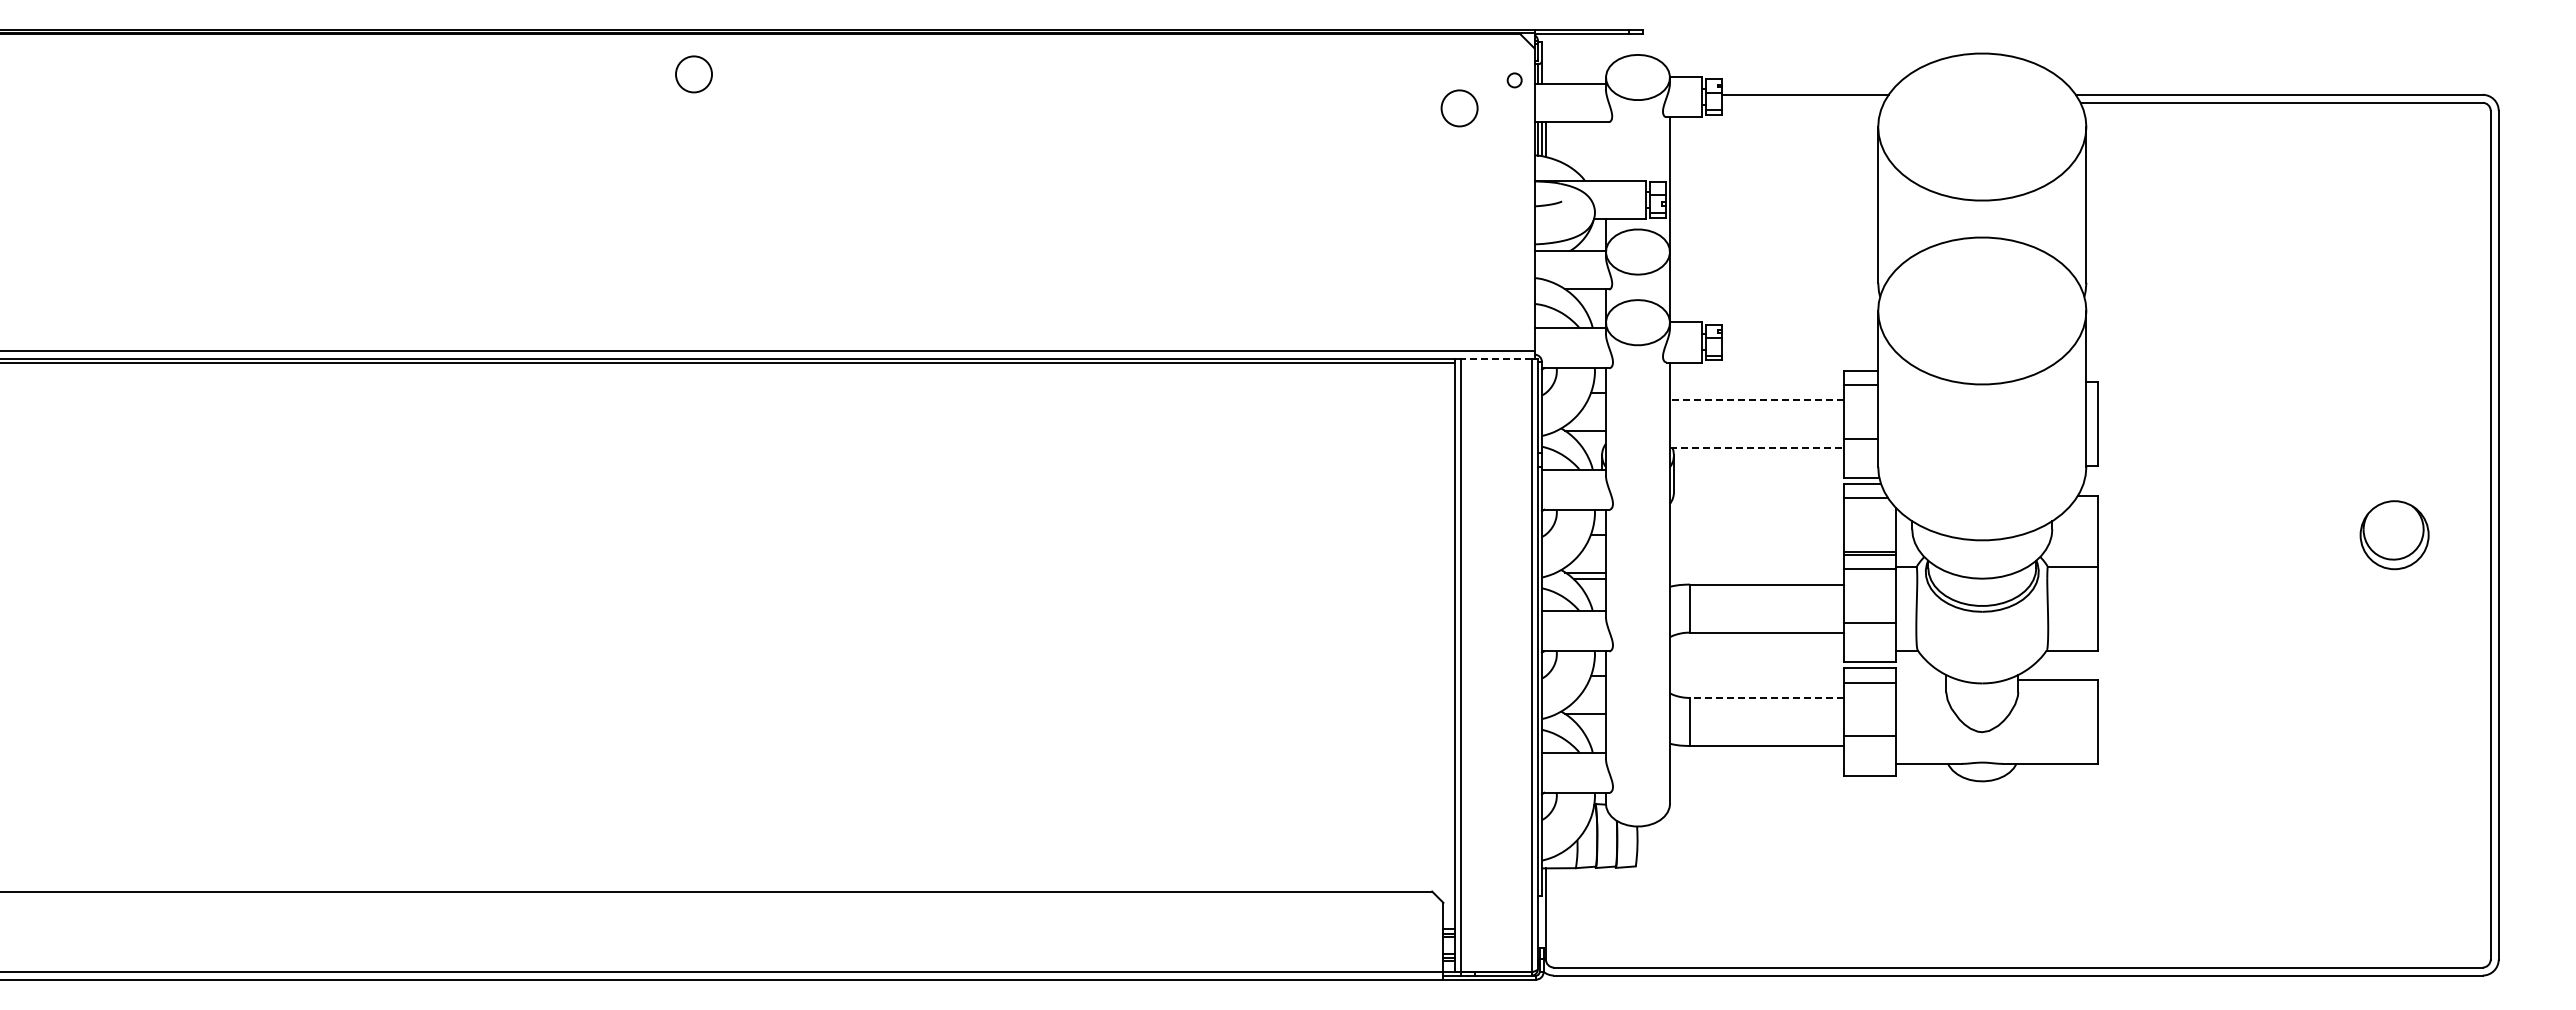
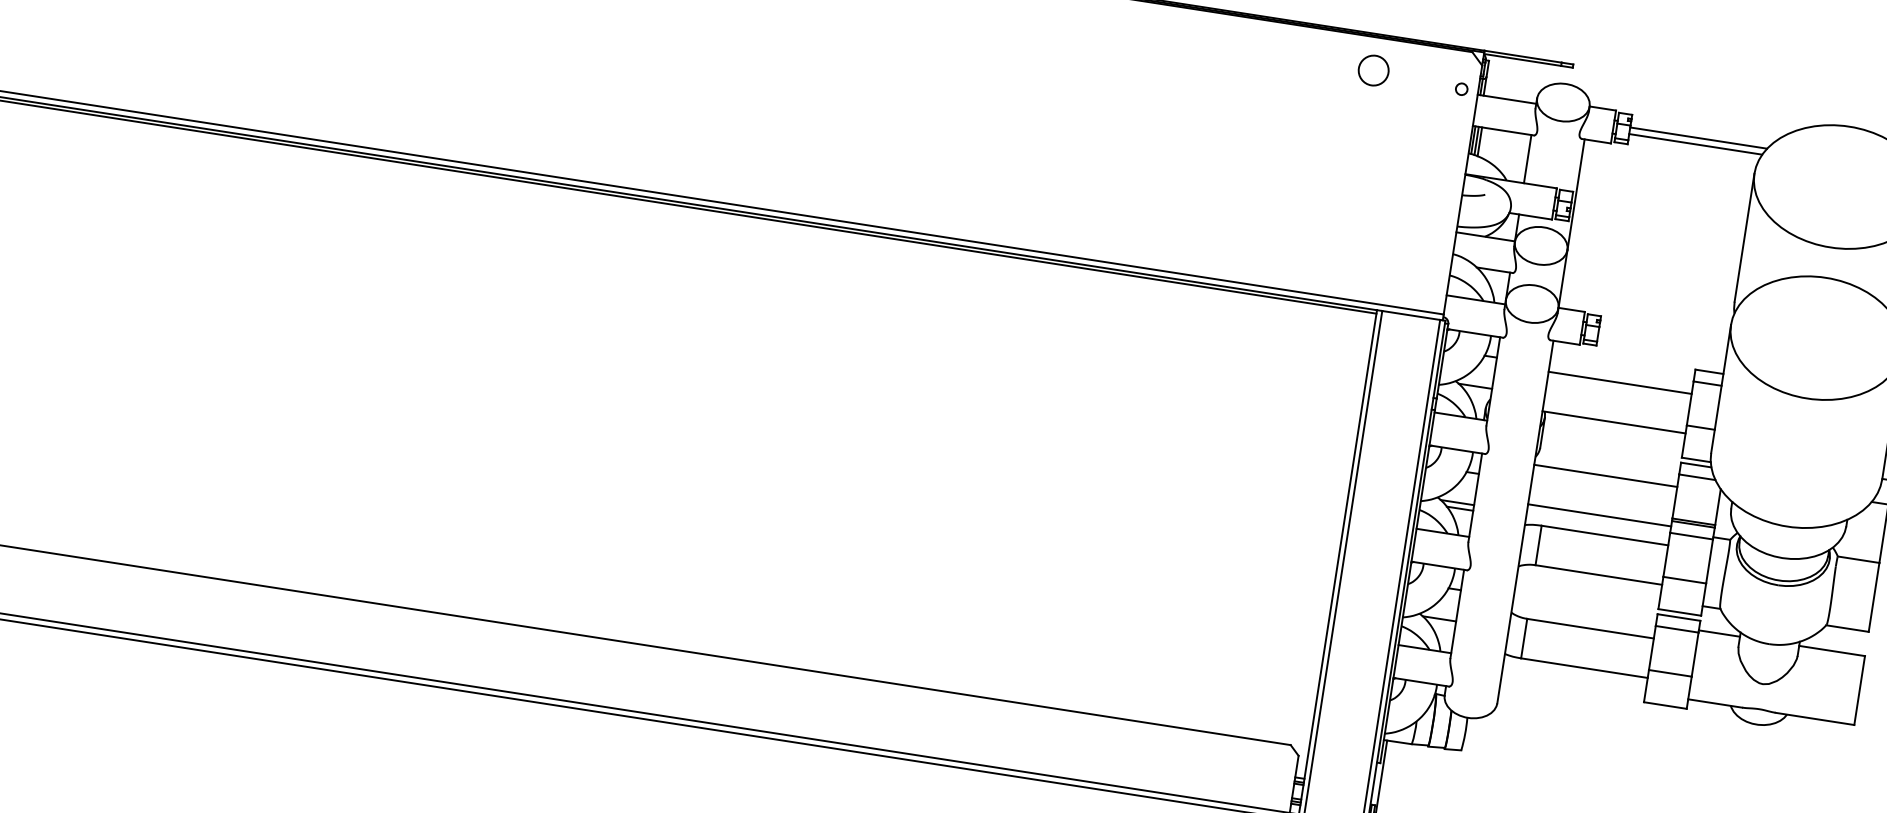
line: (1802, 102) -> (1695, 144), added
circle: (1459, 108) -> (1373, 70), moved
line: (1605, 151) -> (1527, 159), added
line: (1495, 358) -> (1410, 315), dashed -> solid
line: (1756, 400) -> (1619, 382), dashed -> solid
line: (1757, 448) -> (1614, 422), dashed -> solid
line: (1757, 513) -> (1606, 475), added
line: (1757, 561) -> (1600, 515), added
line: (1921, 680) -> (1719, 633), added
line: (1766, 697) -> (1590, 628), dashed -> solid

